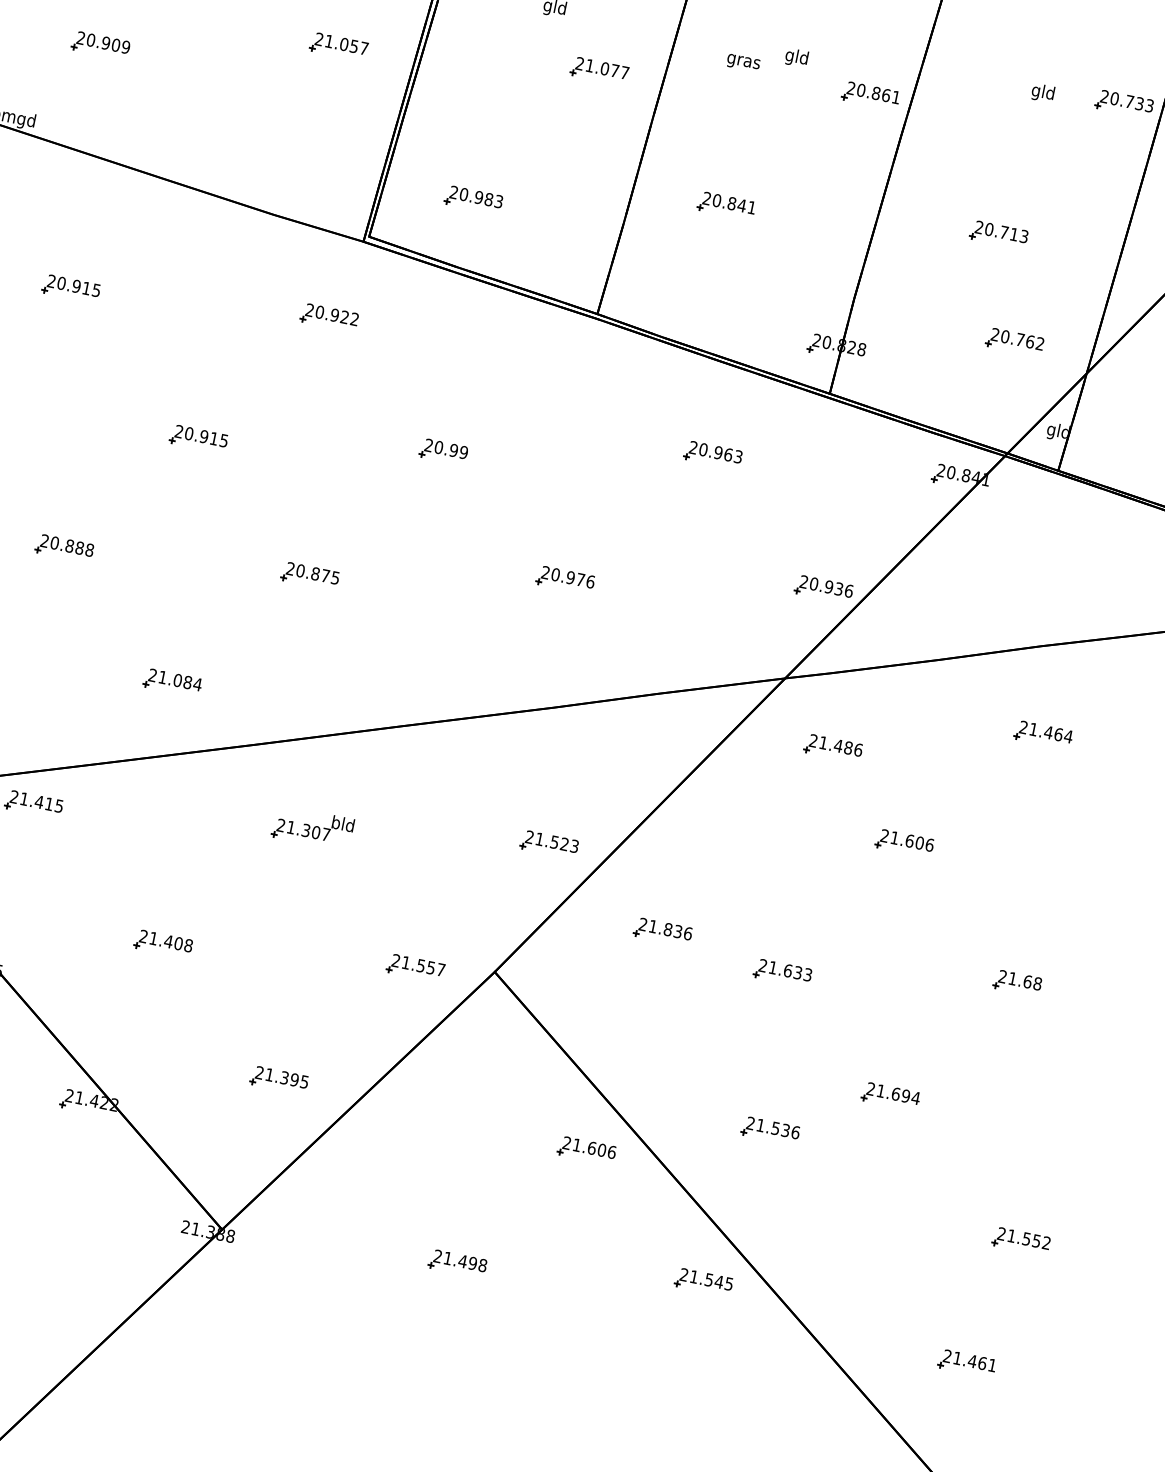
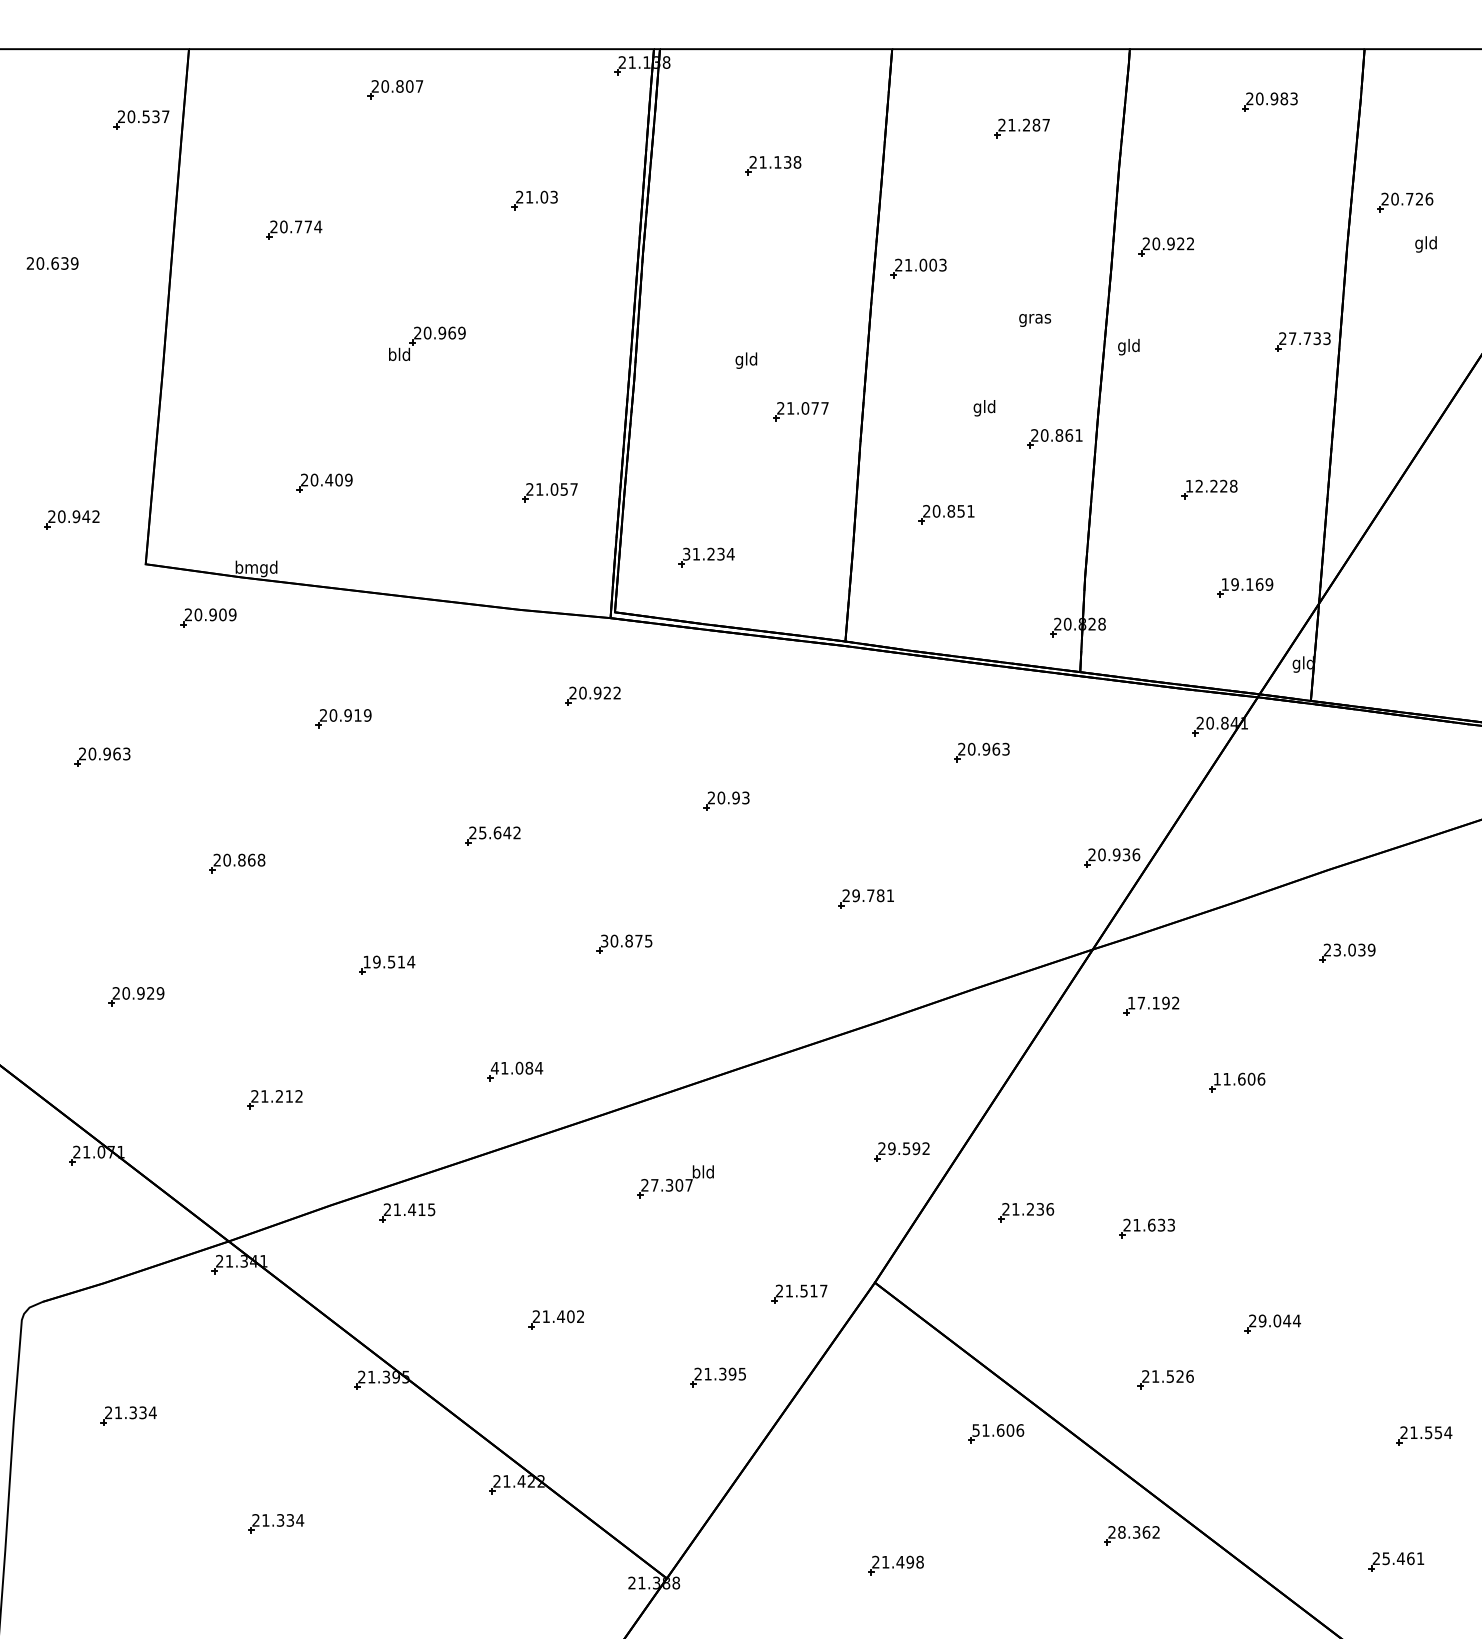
text: (106, 42) -> (329, 479), 20.909 -> 20.409
part: (338, 46) -> (549, 492), moved
text: (796, 58) -> (984, 408), moved
text: (742, 63) -> (1034, 320), moved
text: (1042, 93) -> (1128, 347), moved
part: (870, 95) -> (1054, 438), moved
text: (1114, 98) -> (1292, 338), 20.733 -> 27.733
text: (476, 196) -> (708, 553), 20.983 -> 31.234
text: (742, 205) -> (961, 511), 20.841 -> 20.851
text: (1001, 231) -> (1211, 485), 20.713 -> 12.228
text: (96, 290) -> (367, 715), 20.915 -> 20.919
text: (1017, 339) -> (1247, 584), 20.762 -> 19.169
text: (206, 436) -> (499, 832), 20.915 -> 25.642
text: (463, 452) -> (745, 797), 20.99 -> 20.93
text: (67, 545) -> (389, 961), 20.888 -> 19.514
text: (290, 569) -> (604, 941), 20.875 -> 30.875
text: (573, 578) -> (873, 895), 20.976 -> 29.781
text: (152, 674) -> (494, 1067), 21.084 -> 41.084
text: (1051, 732) -> (1354, 949), 21.464 -> 23.039
text: (835, 744) -> (1153, 1002), 21.486 -> 17.192
text: (290, 827) -> (654, 1185), 21.307 -> 27.307
text: (884, 835) -> (1216, 1078), 21.606 -> 11.606
text: (556, 842) -> (908, 1148), 21.523 -> 29.592
text: (668, 929) -> (1030, 1209), 21.836 -> 21.236
text: (188, 945) -> (580, 1316), 21.408 -> 21.402
text: (430, 967) -> (813, 1290), 21.557 -> 21.517
part: (1017, 982) -> (1370, 1192), removed
part: (278, 1080) -> (717, 1377), moved
text: (893, 1093) -> (1274, 1320), 21.694 -> 29.044
text: (785, 1130) -> (1179, 1376), 21.536 -> 21.526
text: (566, 1143) -> (975, 1430), 21.606 -> 51.606
text: (1046, 1242) -> (1448, 1432), 21.552 -> 21.554
text: (711, 1280) -> (1138, 1532), 21.545 -> 28.362
text: (956, 1357) -> (1385, 1558), 21.461 -> 25.461

